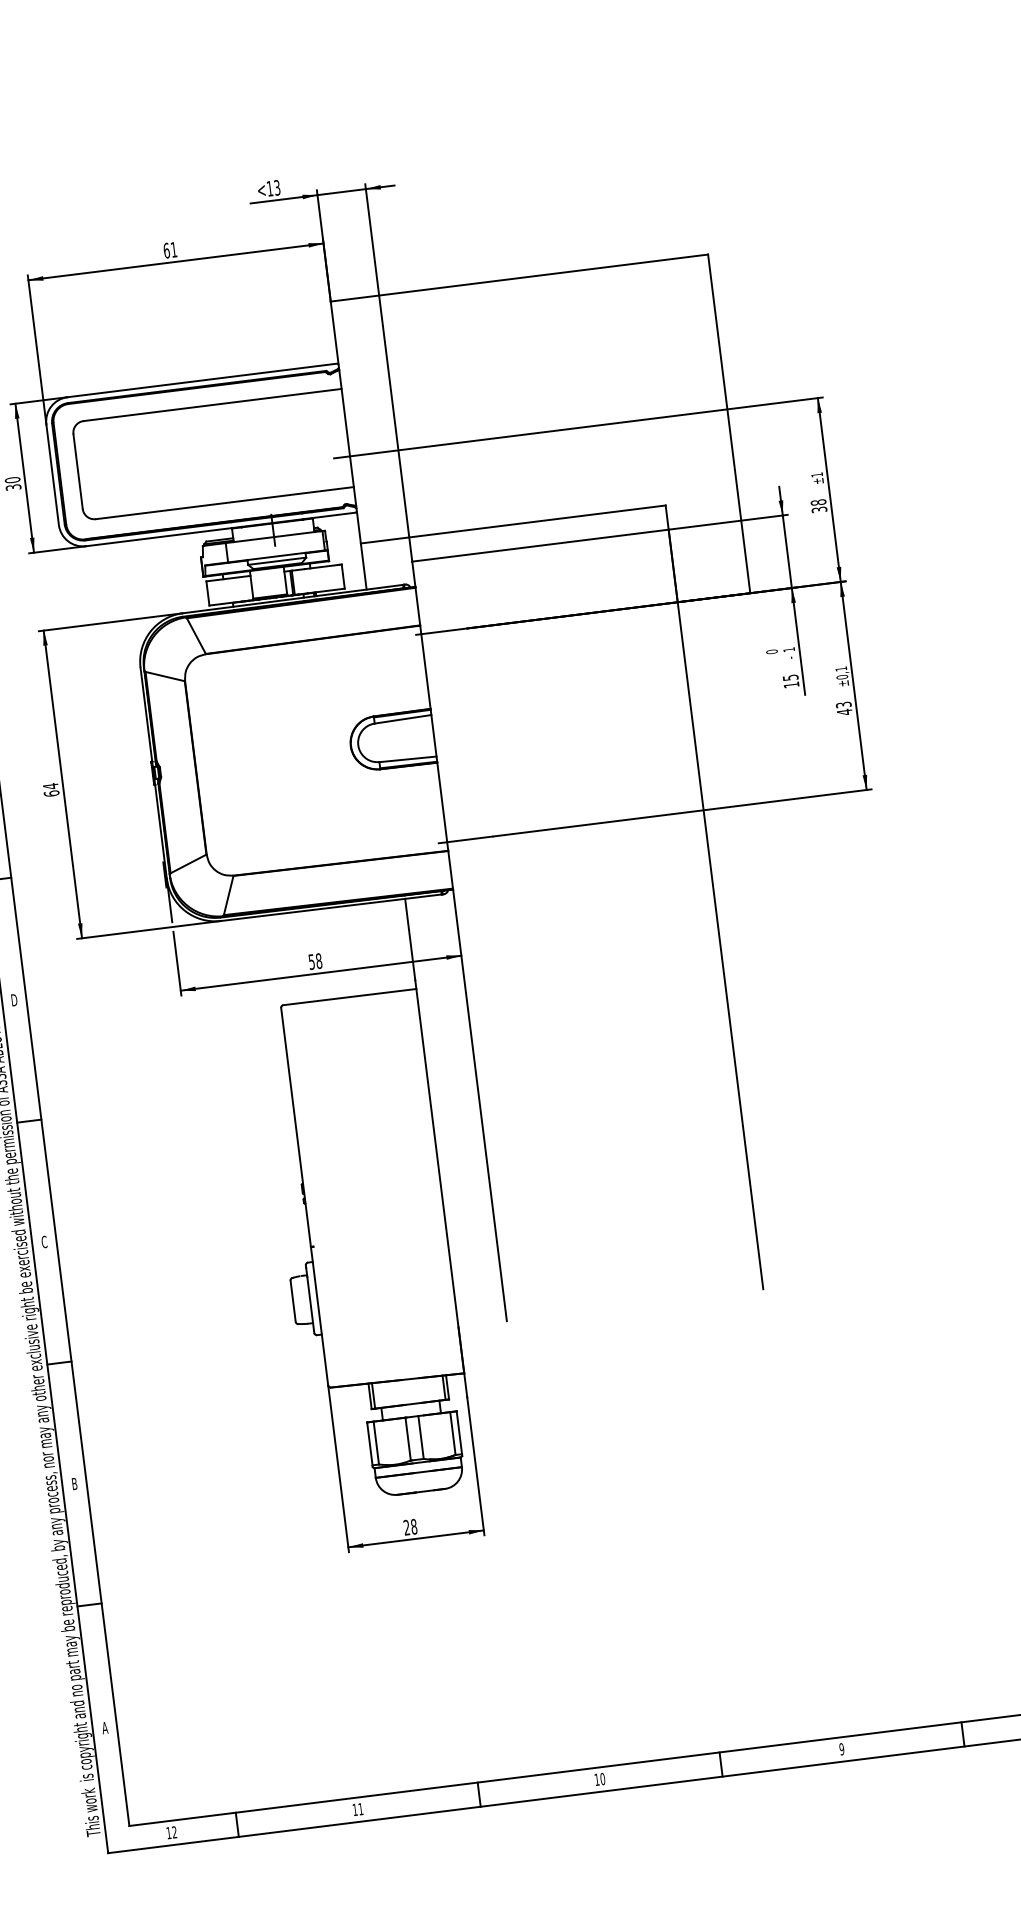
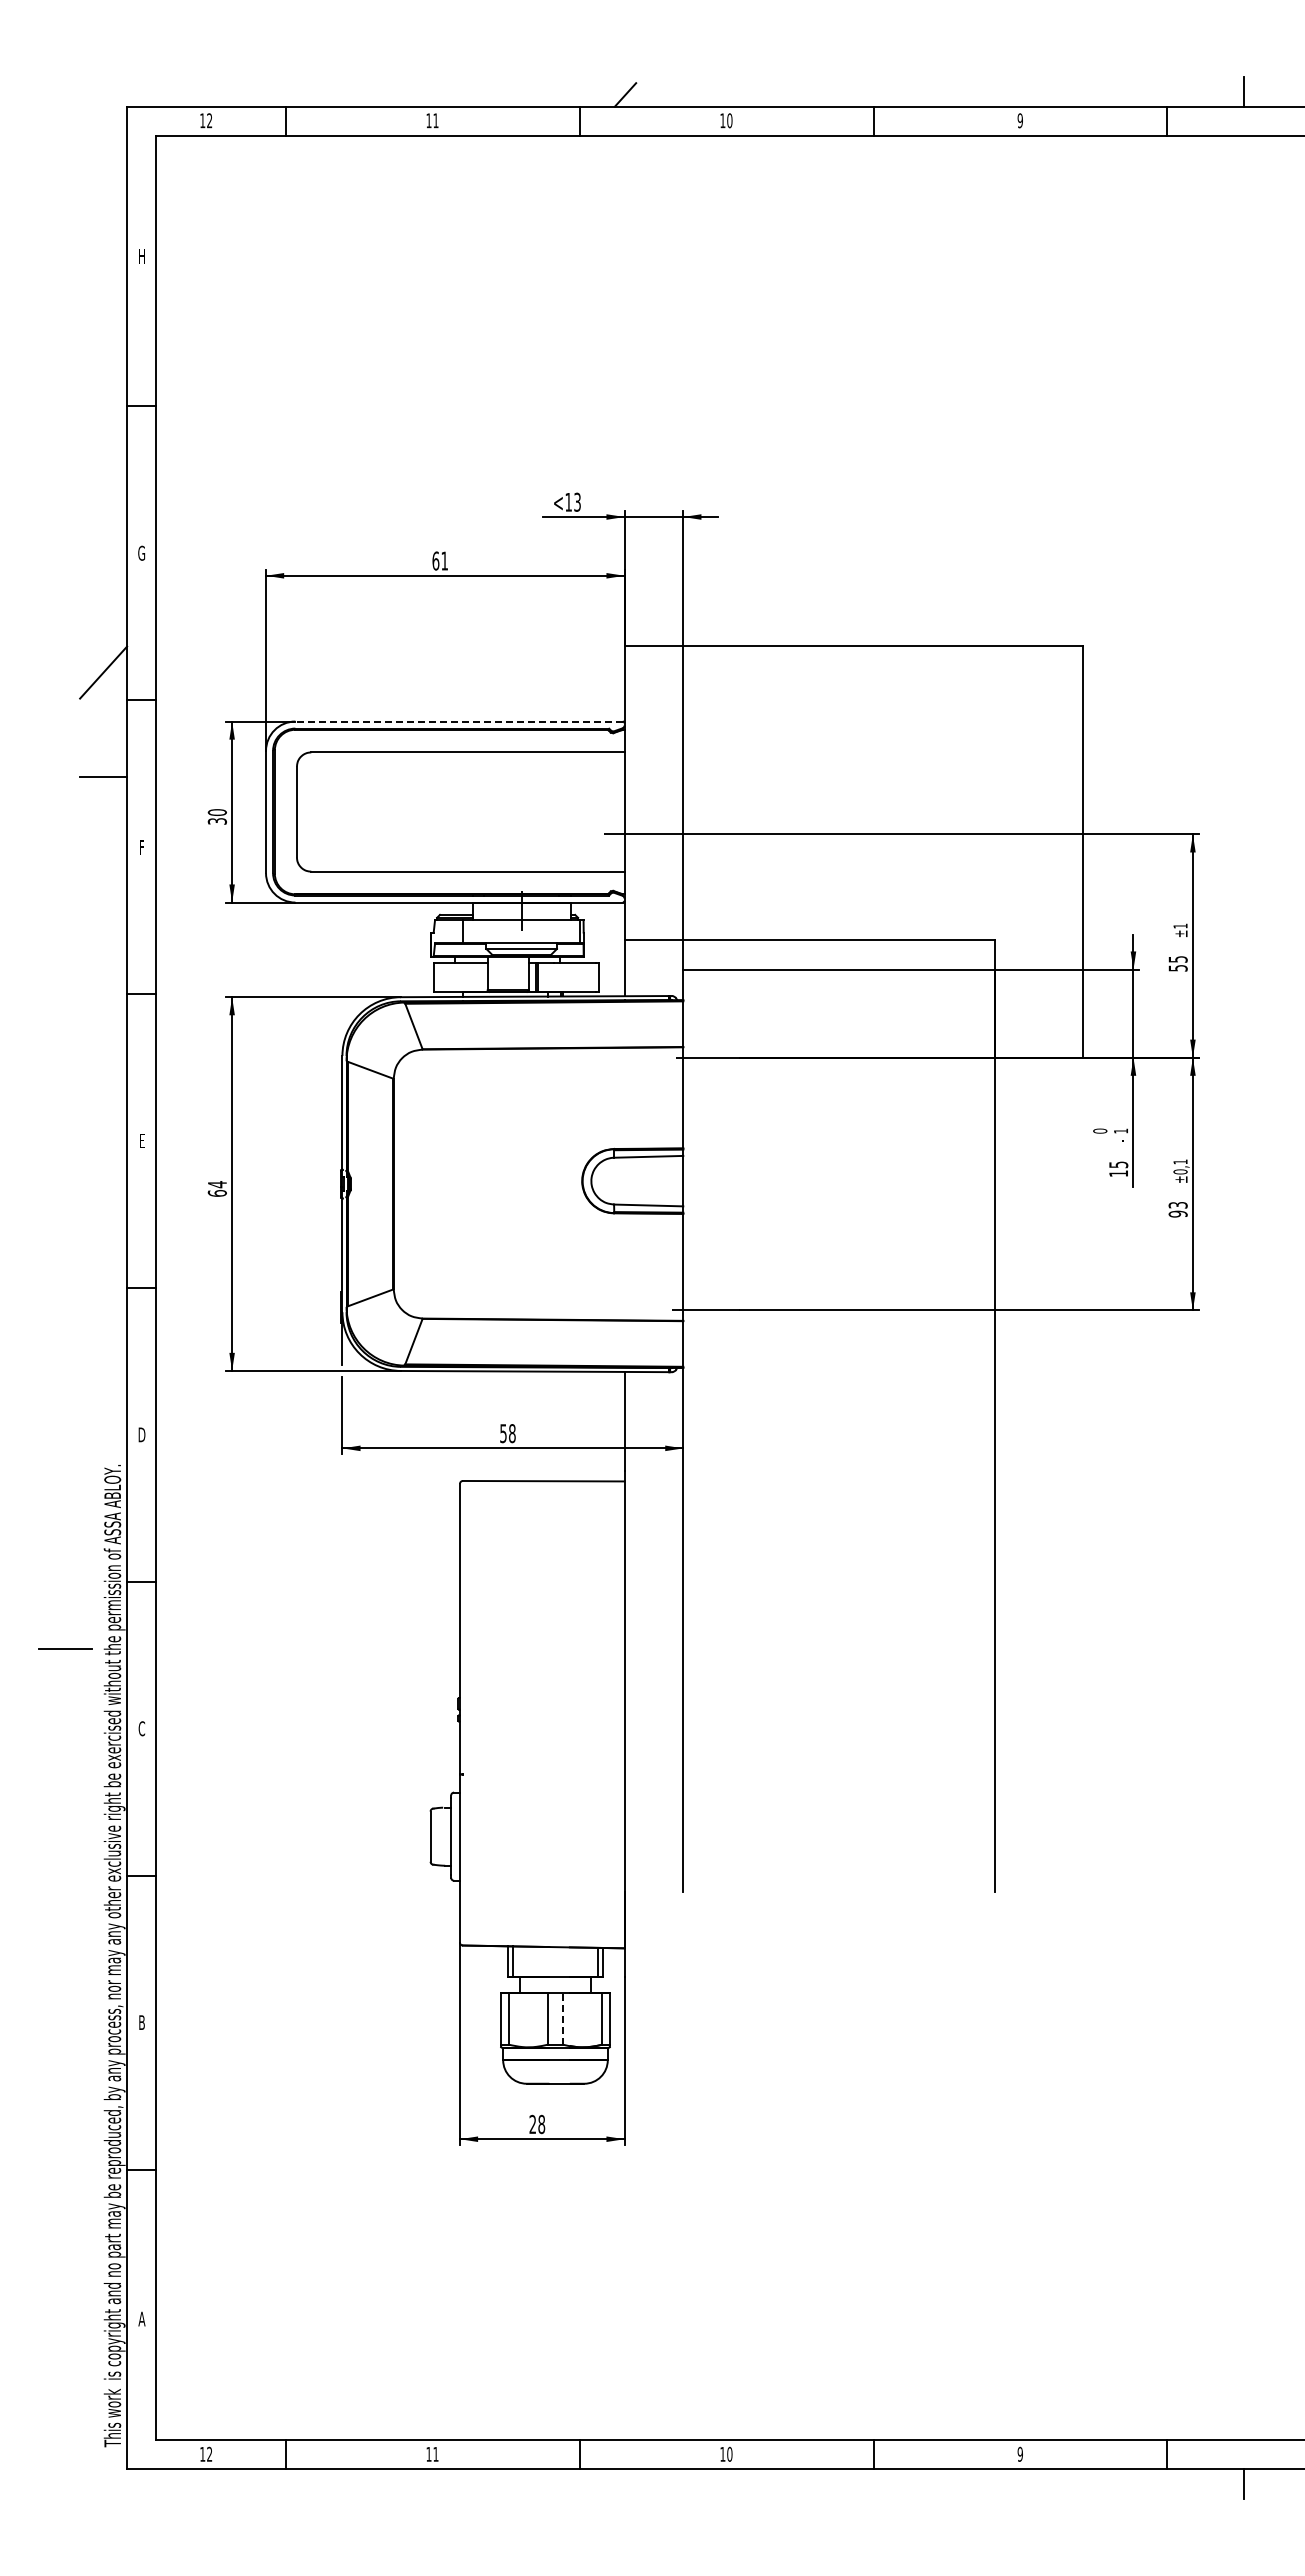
line: (202, 380) -> (459, 721), solid -> dashed
text: (818, 505) -> (1177, 963), 38 -> 55
text: (844, 711) -> (1177, 1213), 43 -> 93
line: (421, 1437) -> (563, 2018), solid -> dashed

